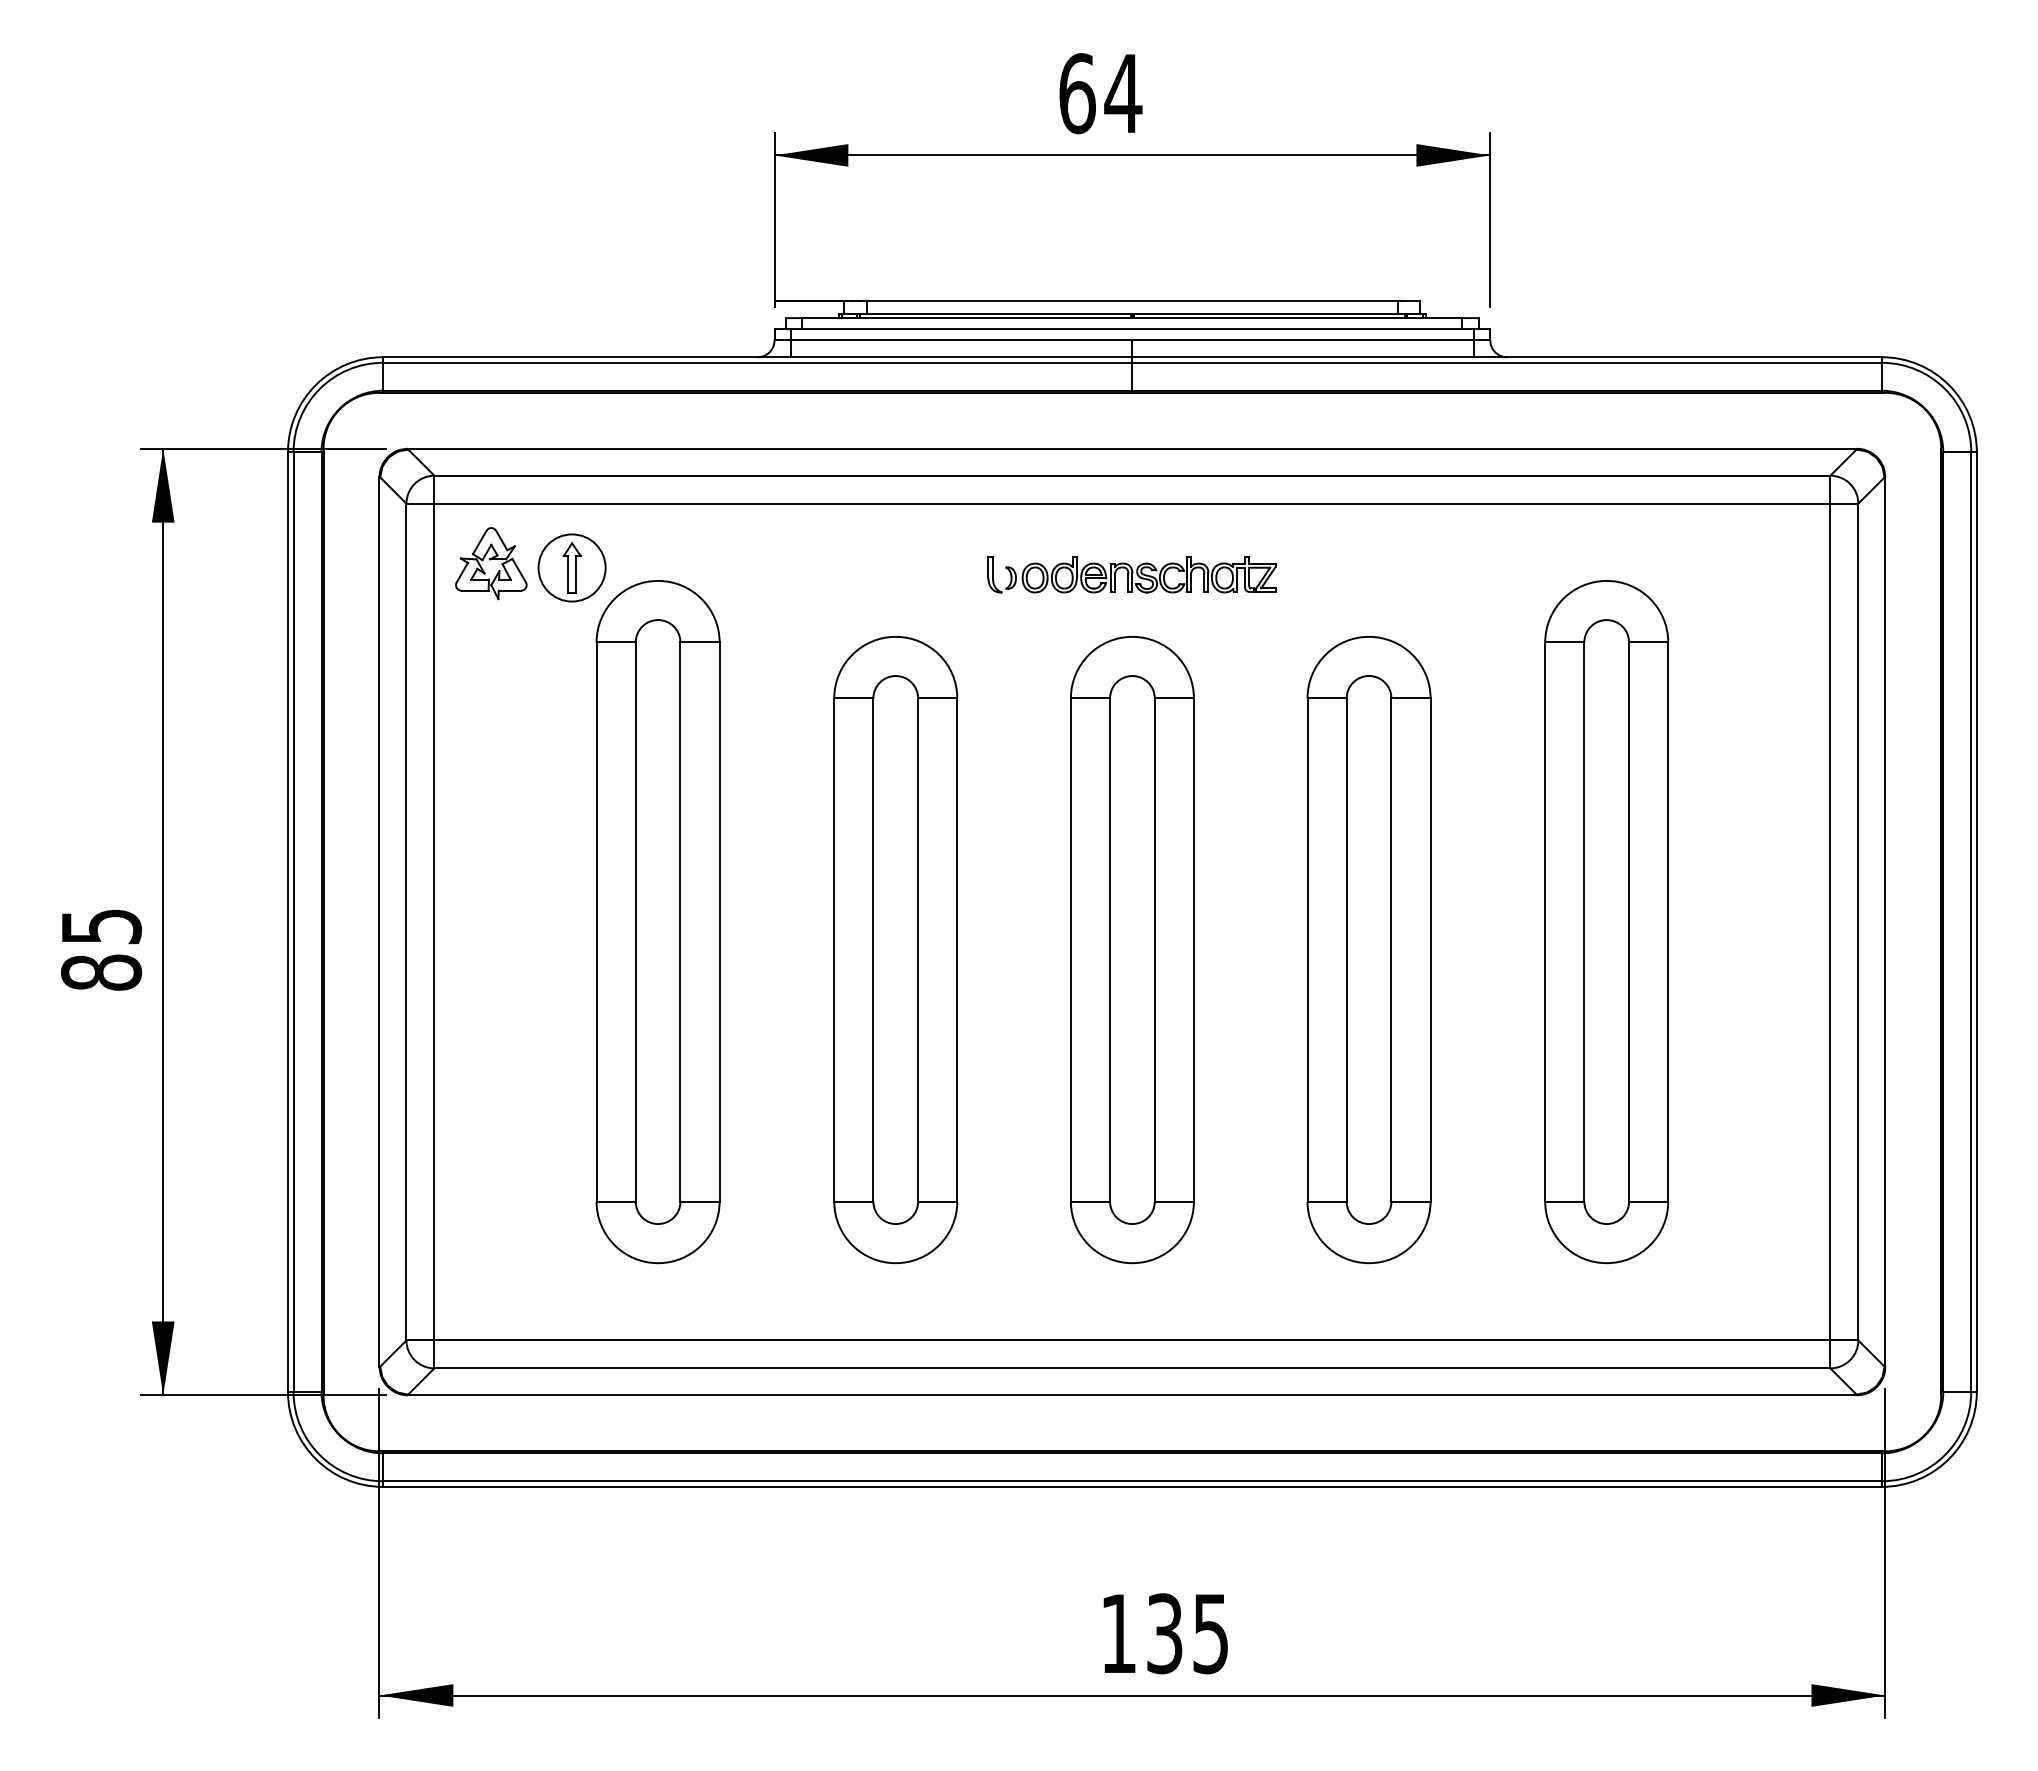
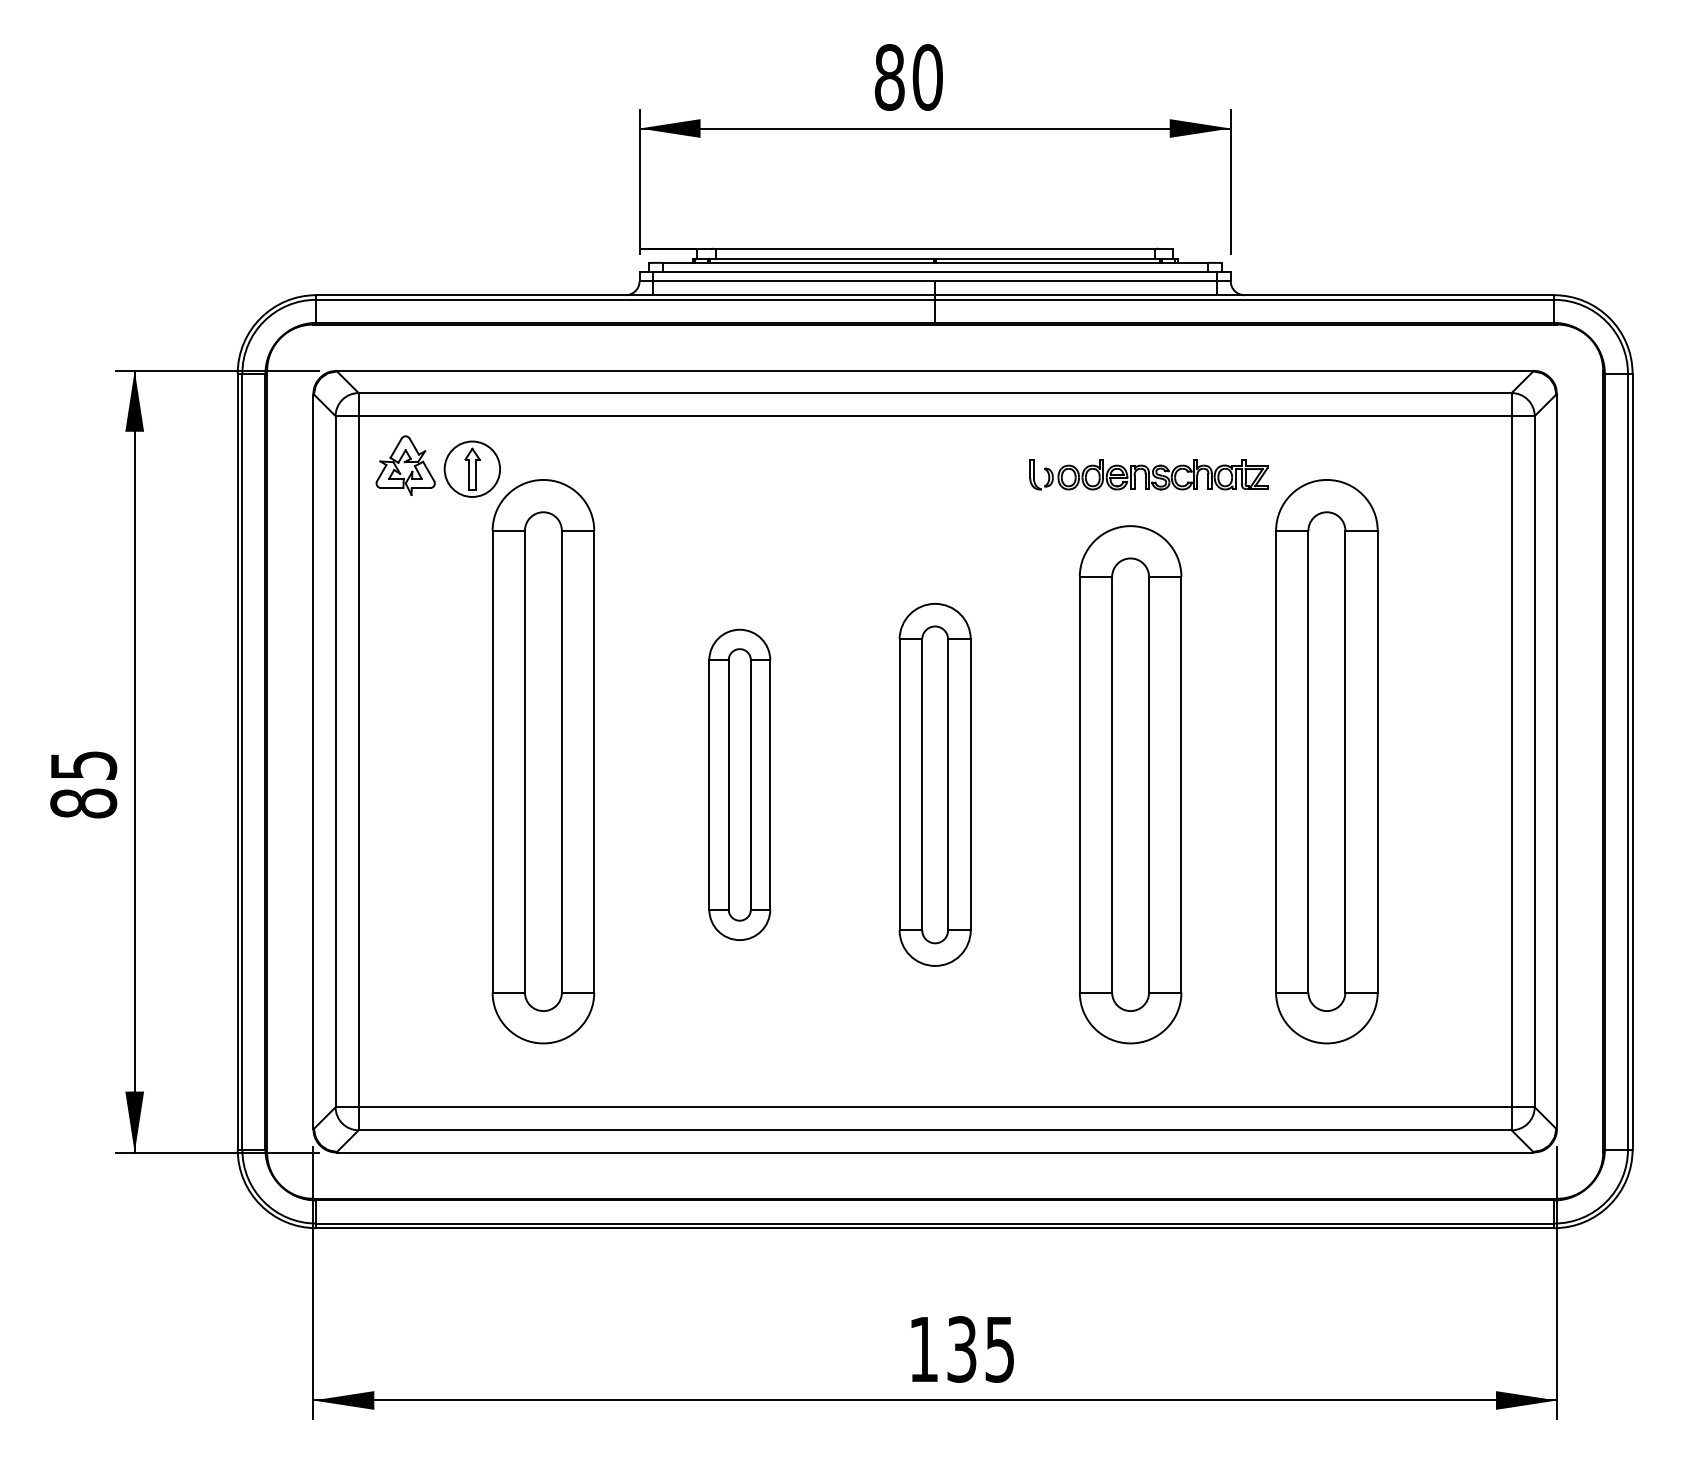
text: (1100, 93) -> (908, 77), 64 -> 80
part: (1131, 574) -> (1148, 474), moved
part: (895, 950) -> (739, 785), size x0.6
part: (1132, 950) -> (935, 785), size x0.7

